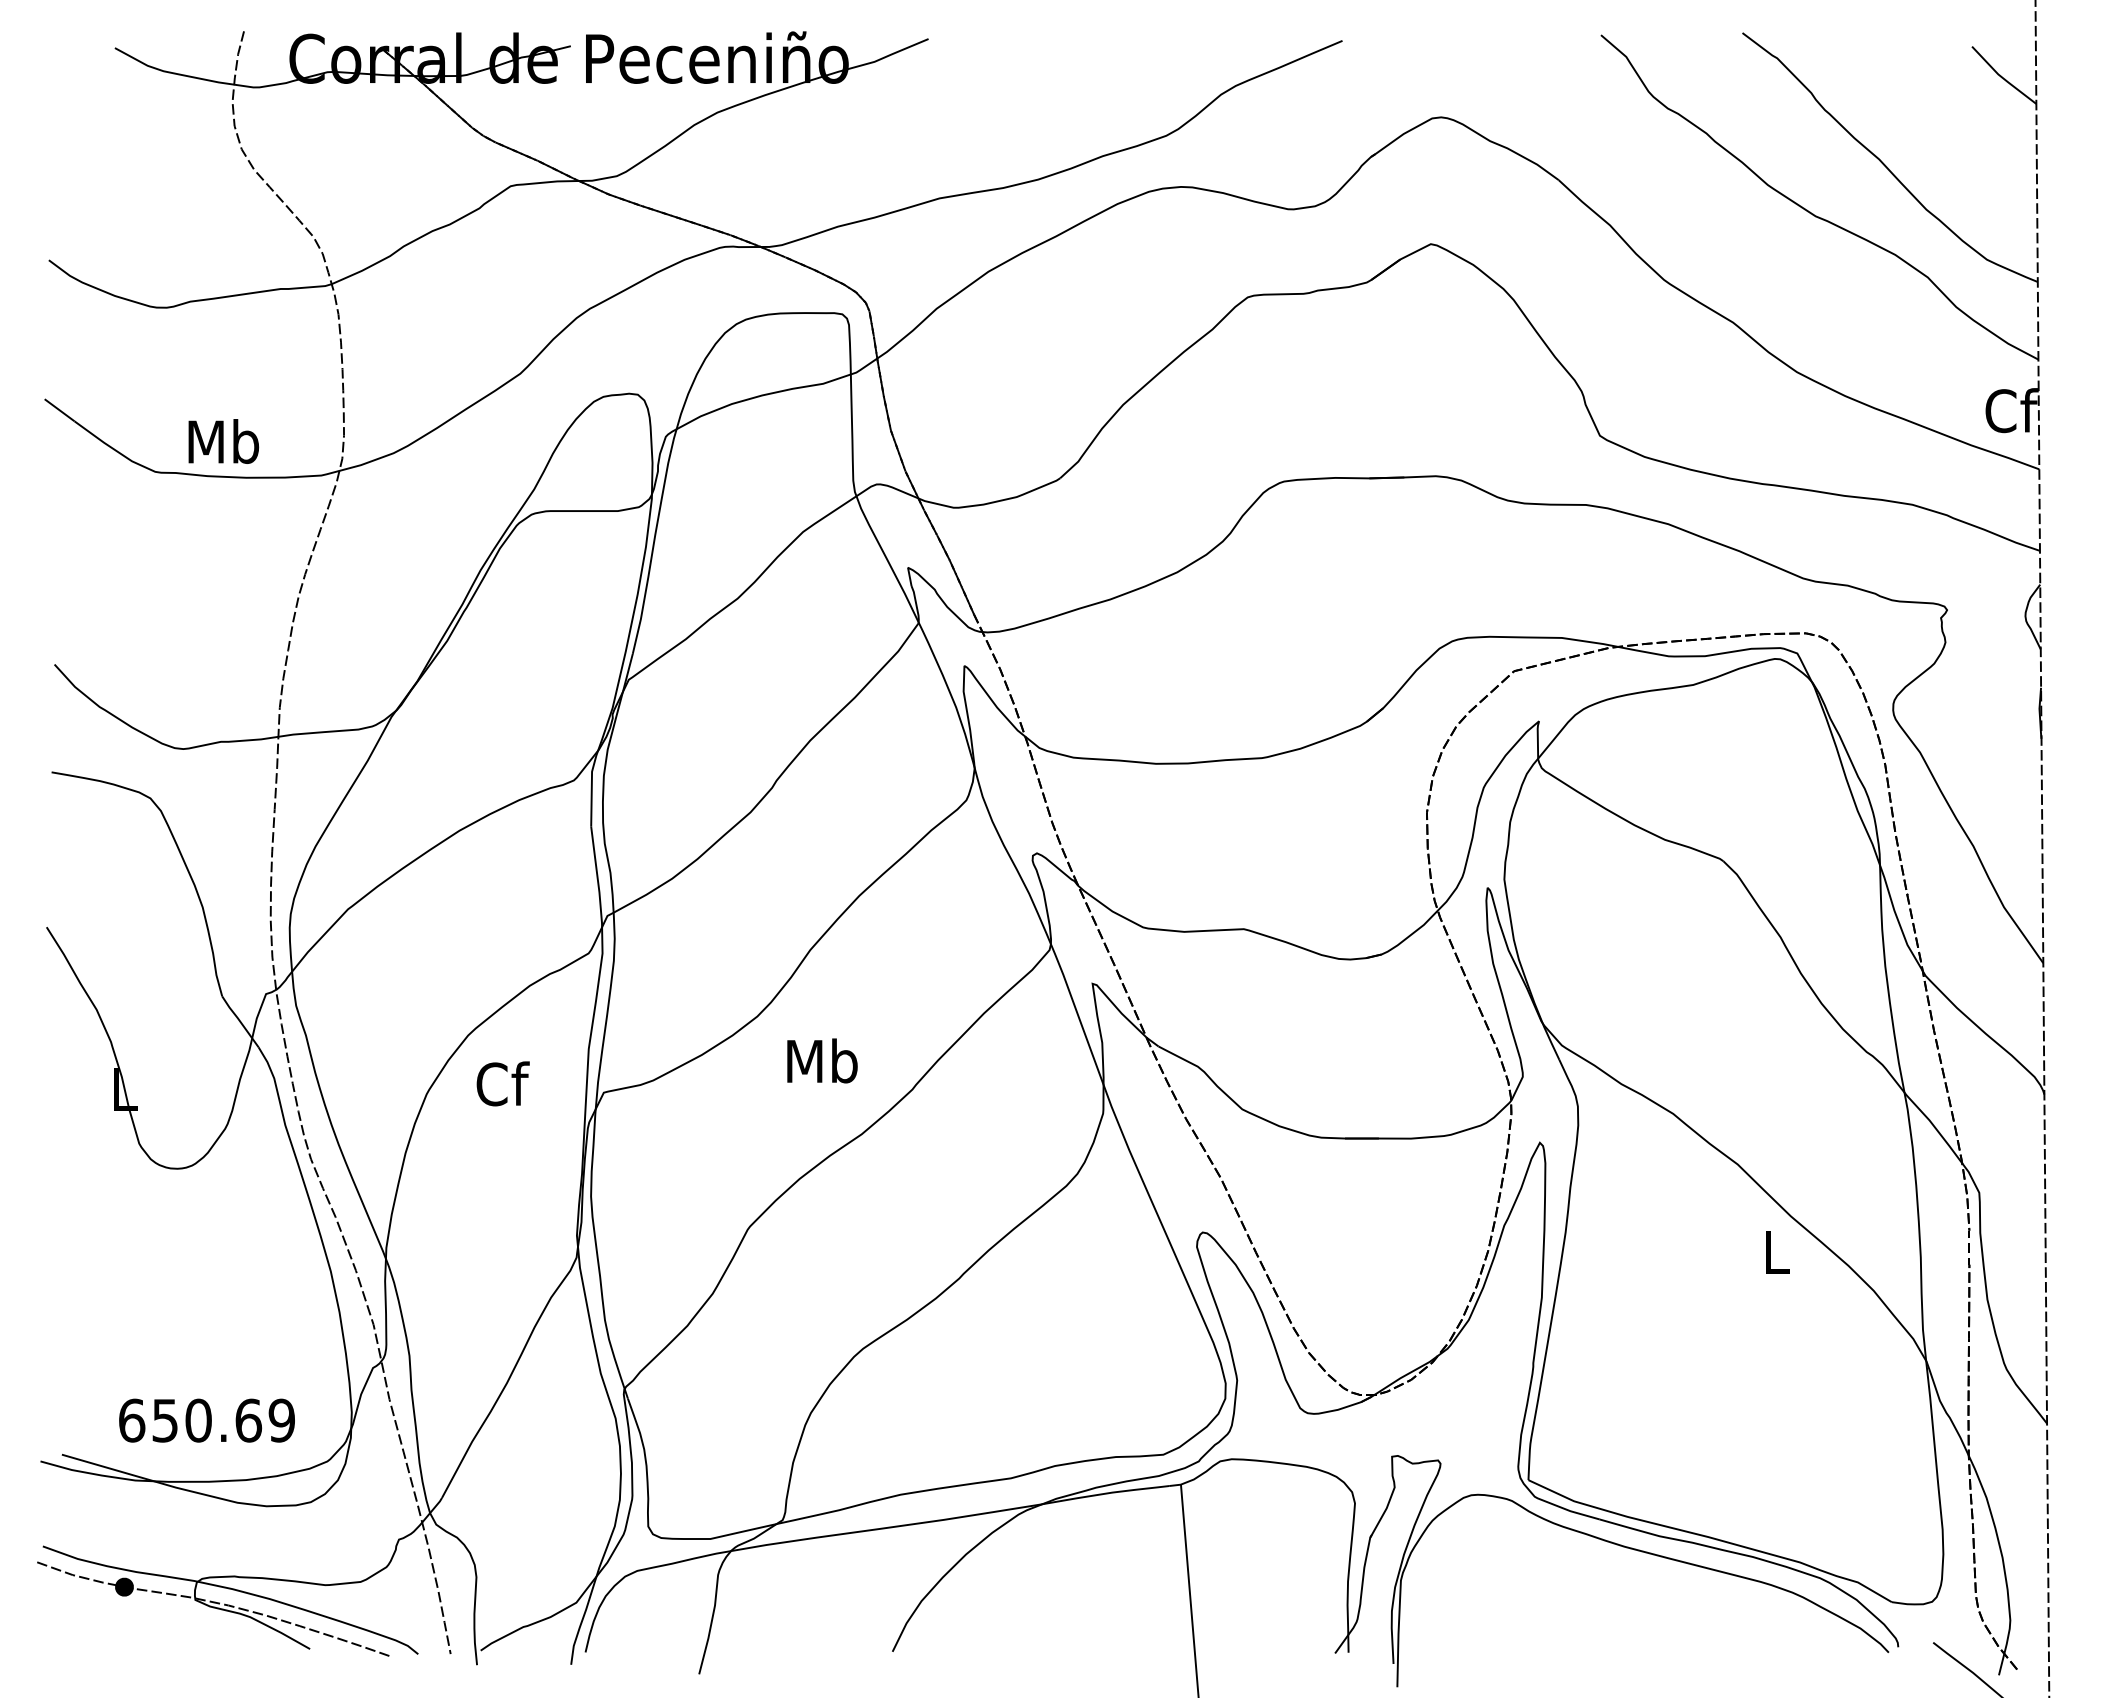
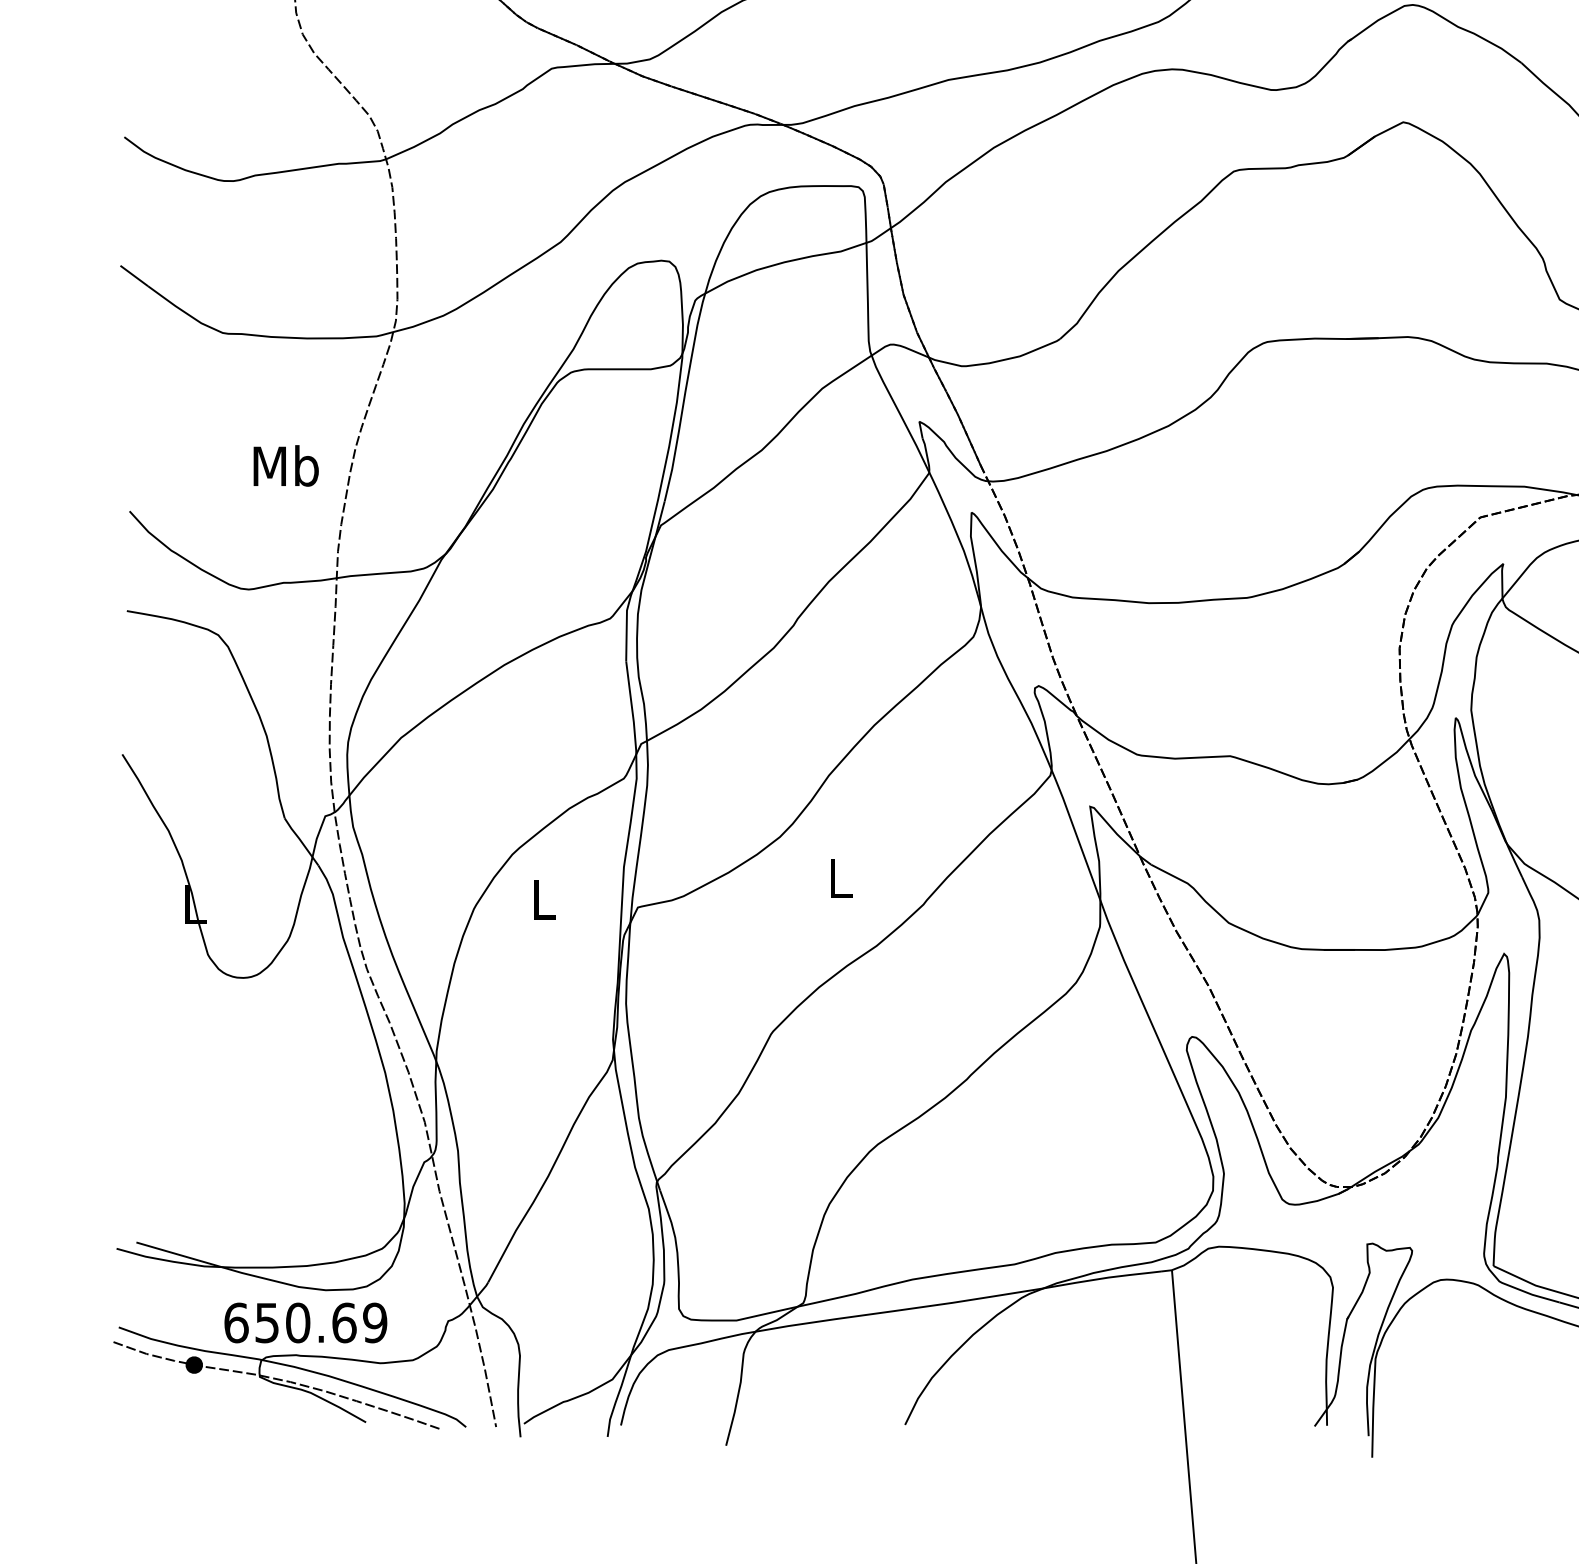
text: (223, 441) -> (285, 465), moved
text: (822, 1060) -> (840, 877), Mb -> L
text: (502, 1083) -> (544, 899), Cf -> L
text: (206, 1420) -> (305, 1322), moved

